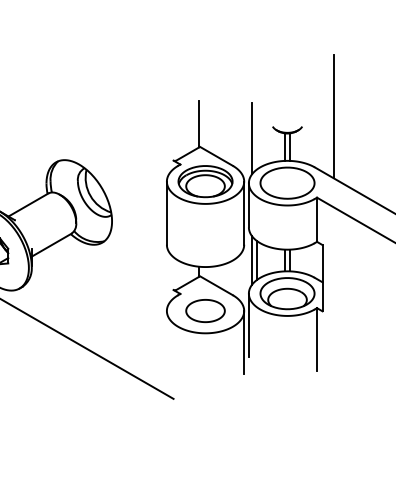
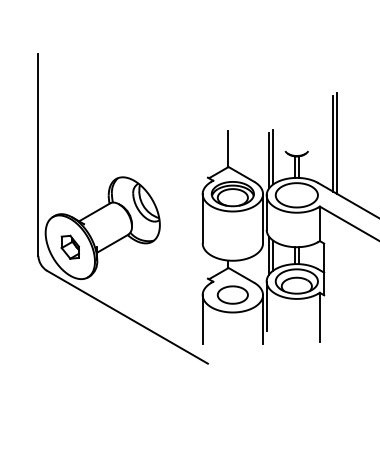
line: (339, 116) -> (337, 143), added
line: (257, 134) -> (273, 157), added
line: (166, 342) -> (202, 319), added

